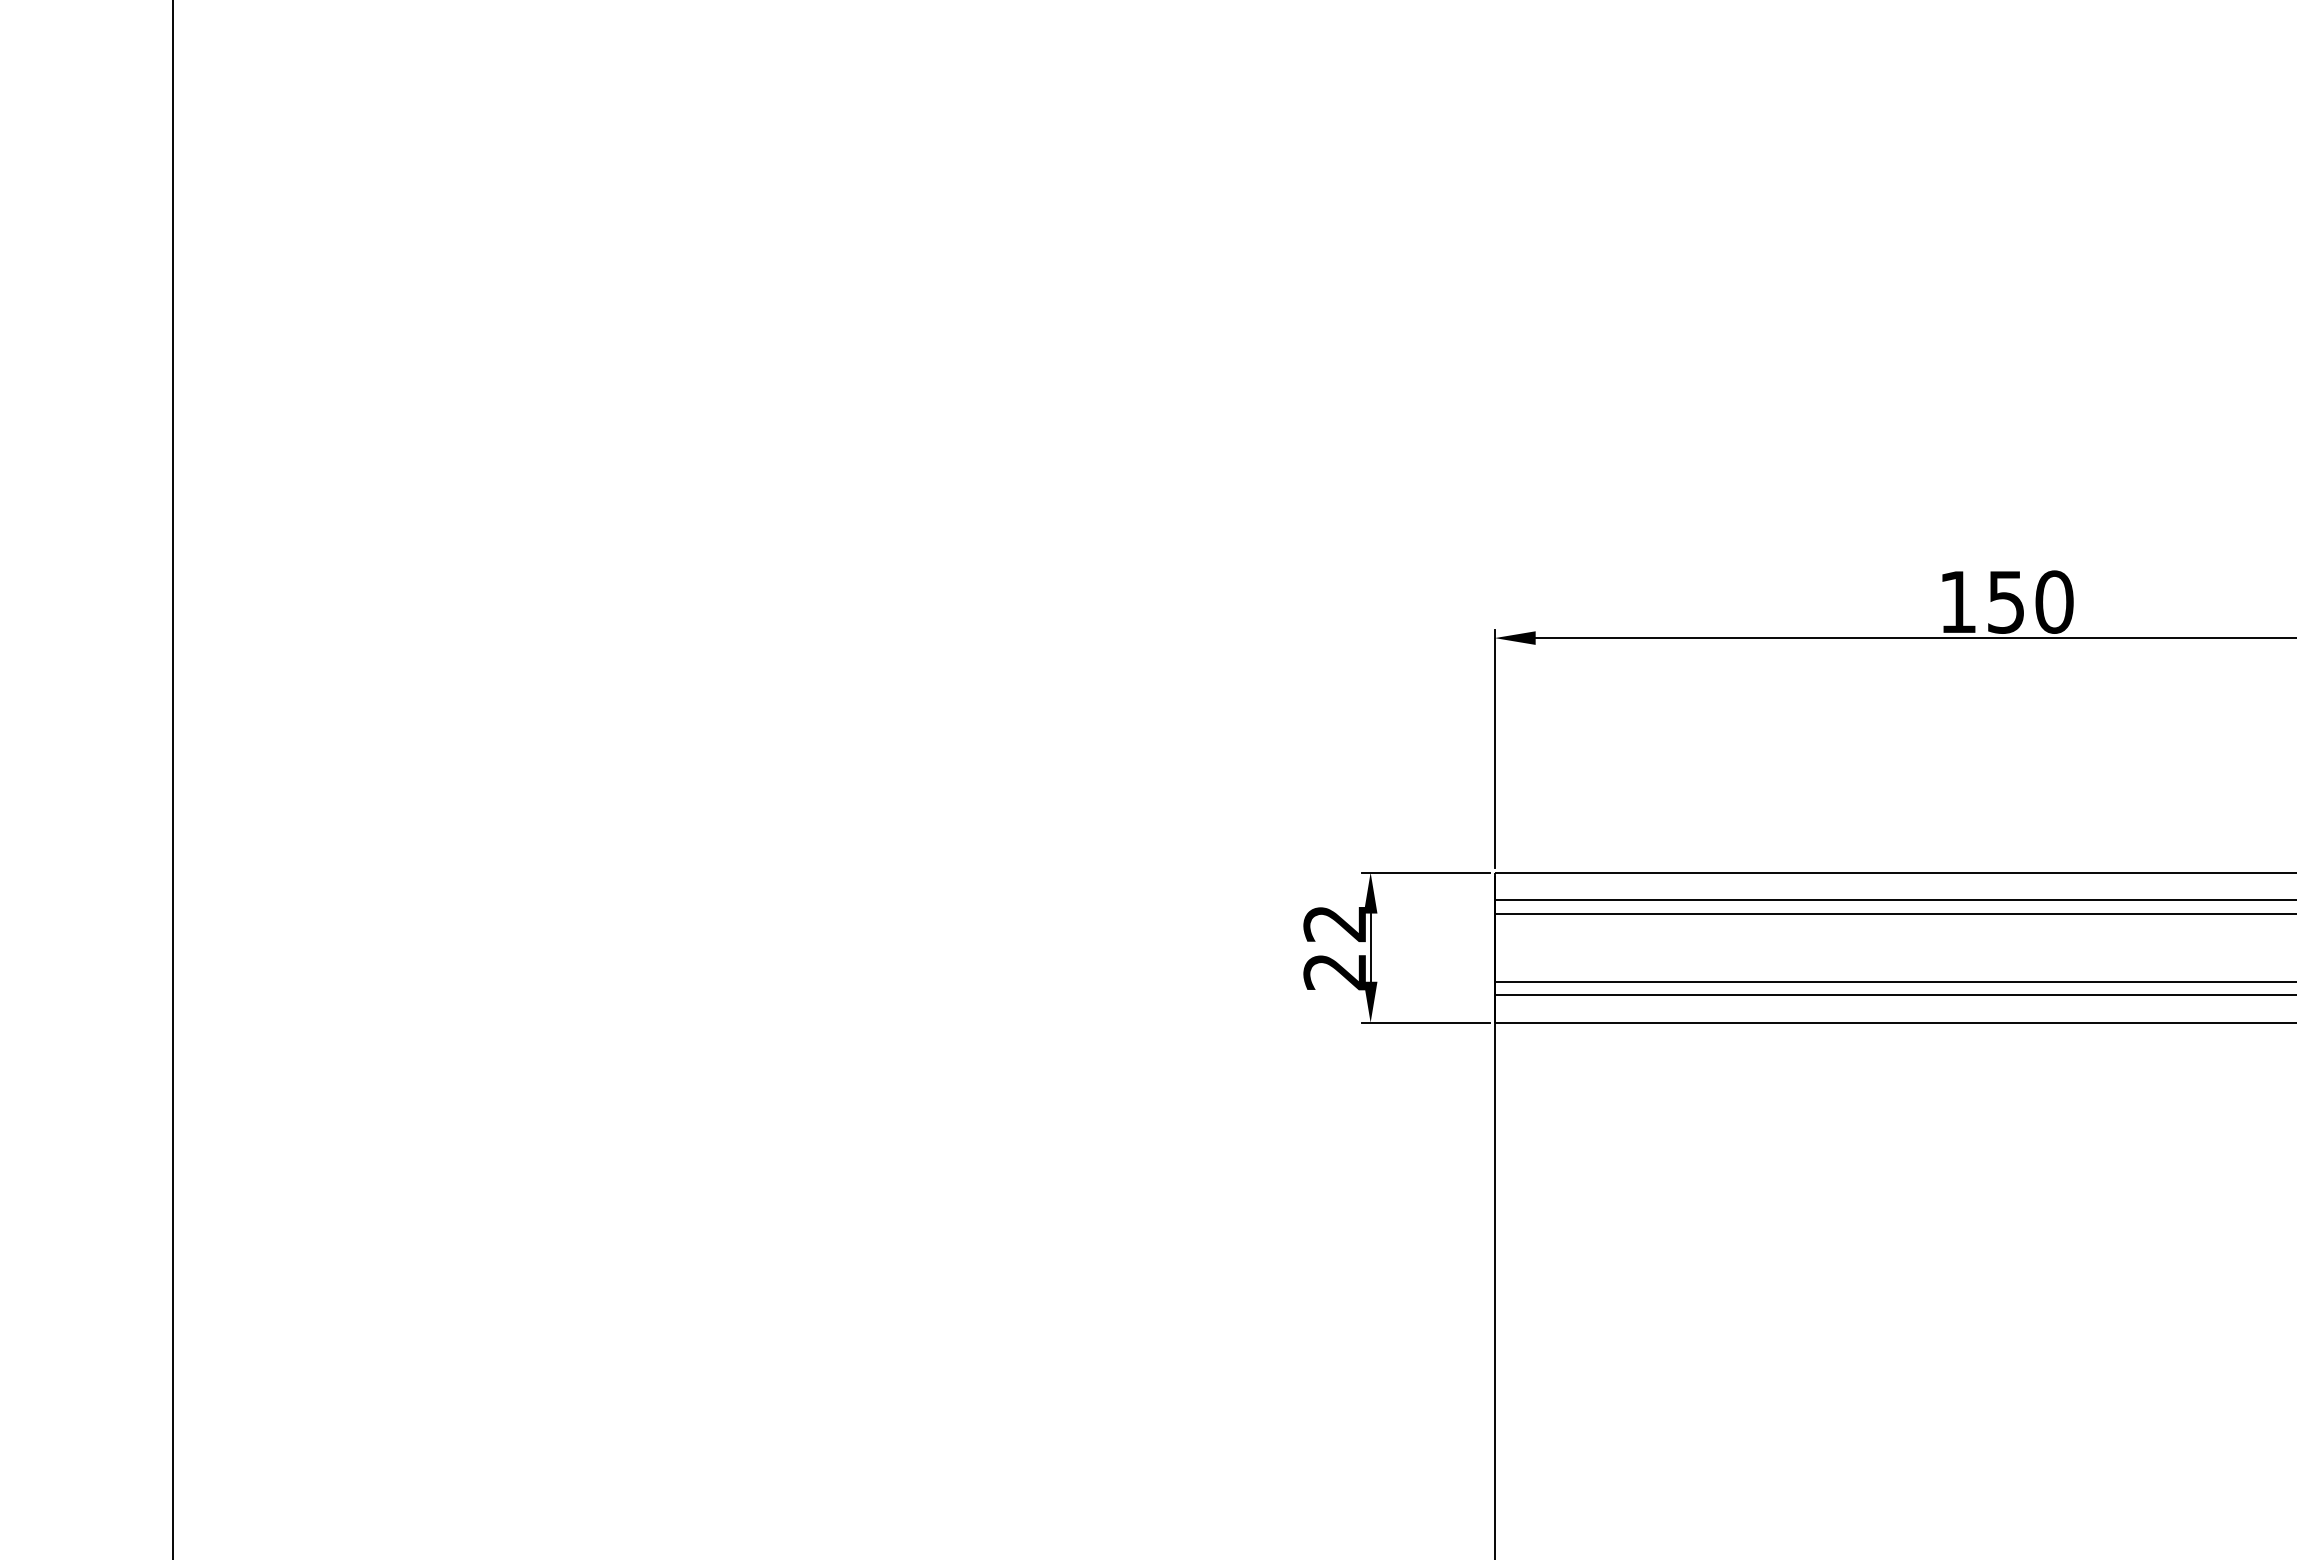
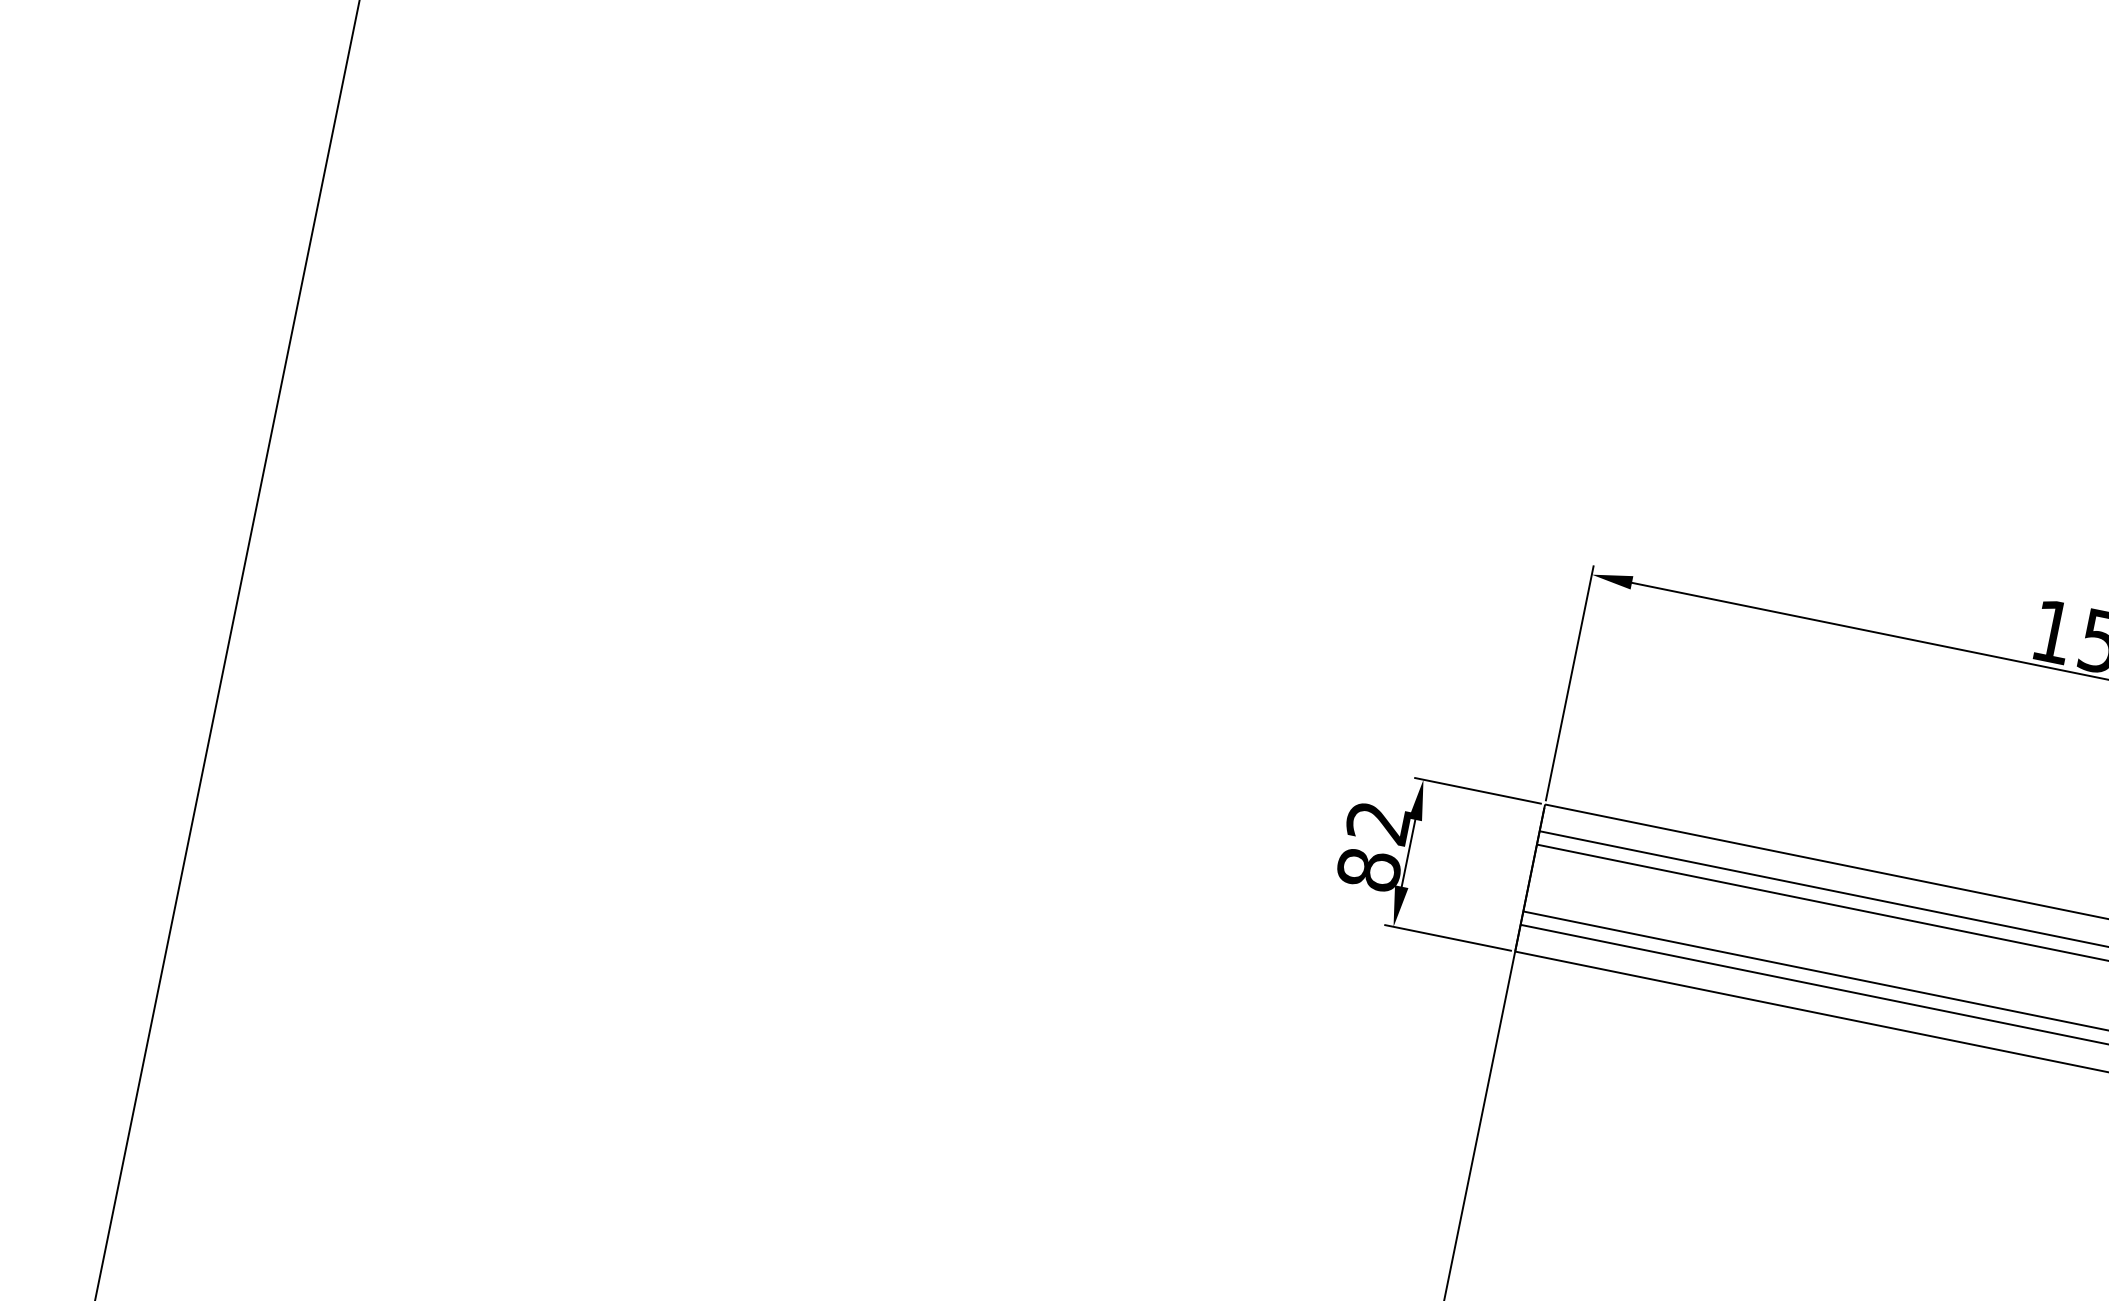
text: (1334, 971) -> (1368, 869), 22 -> 82

